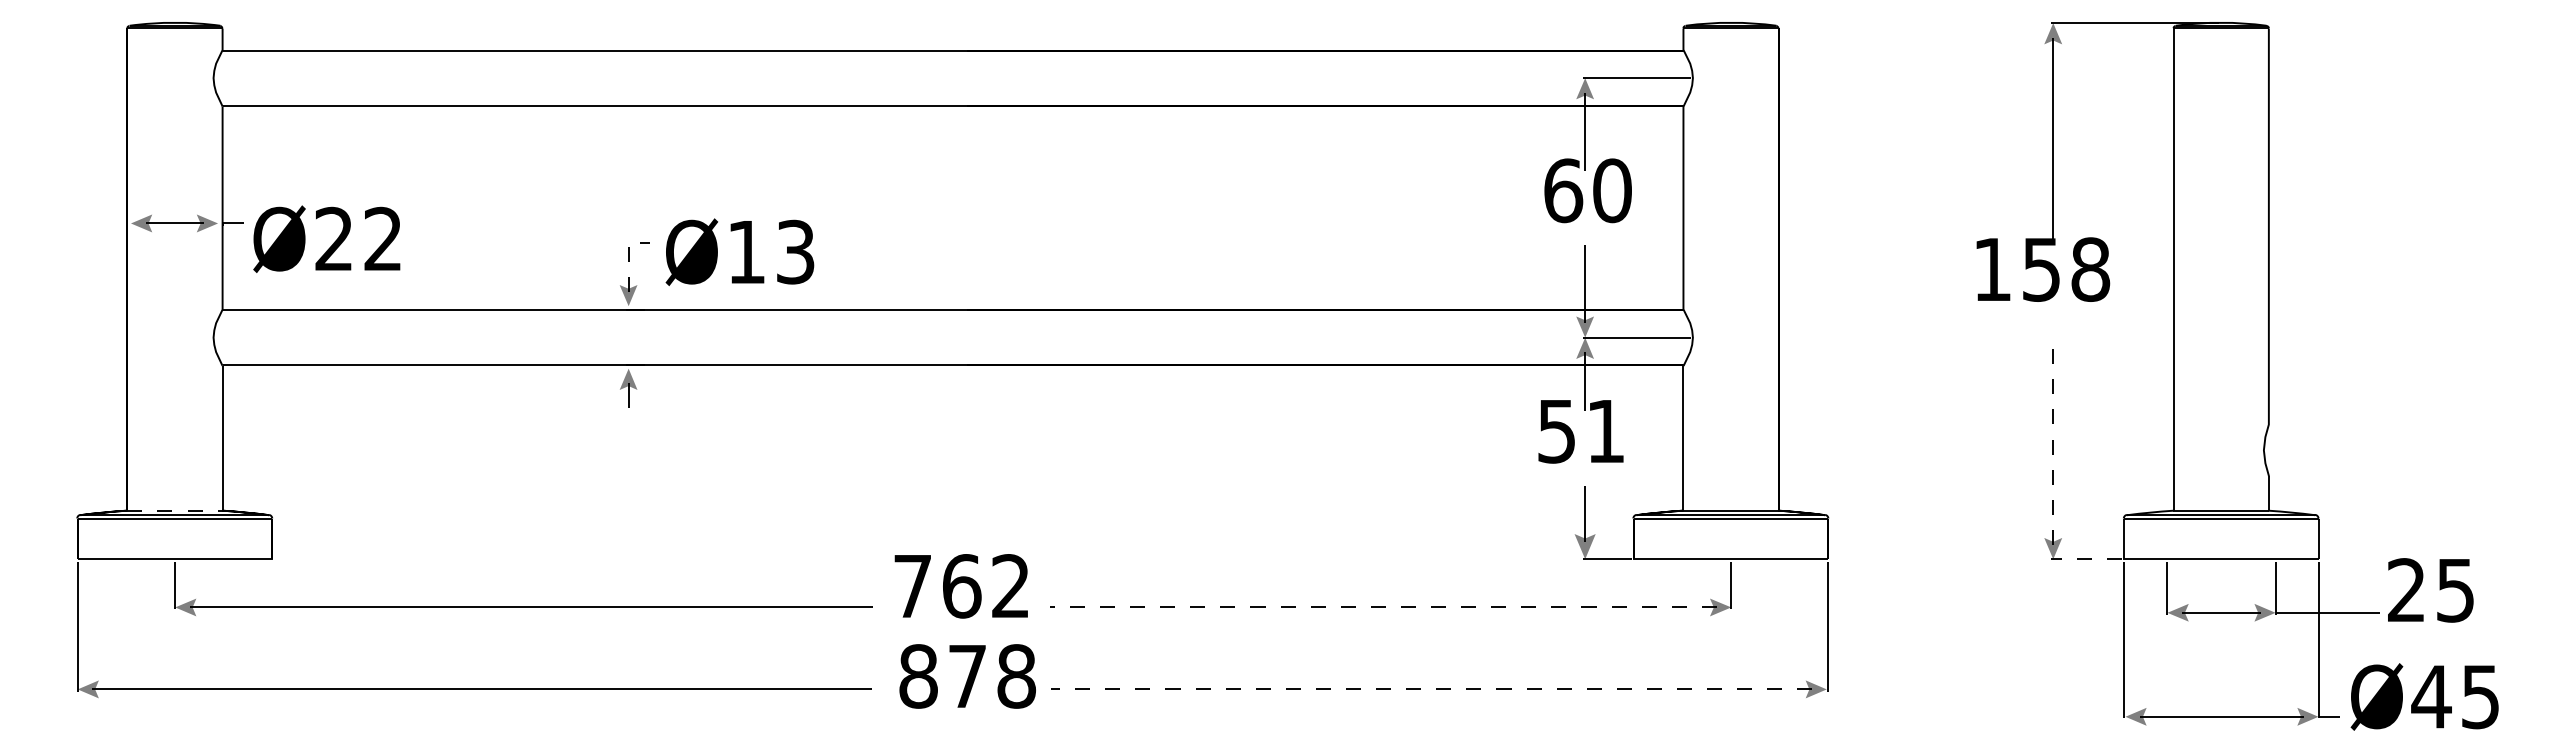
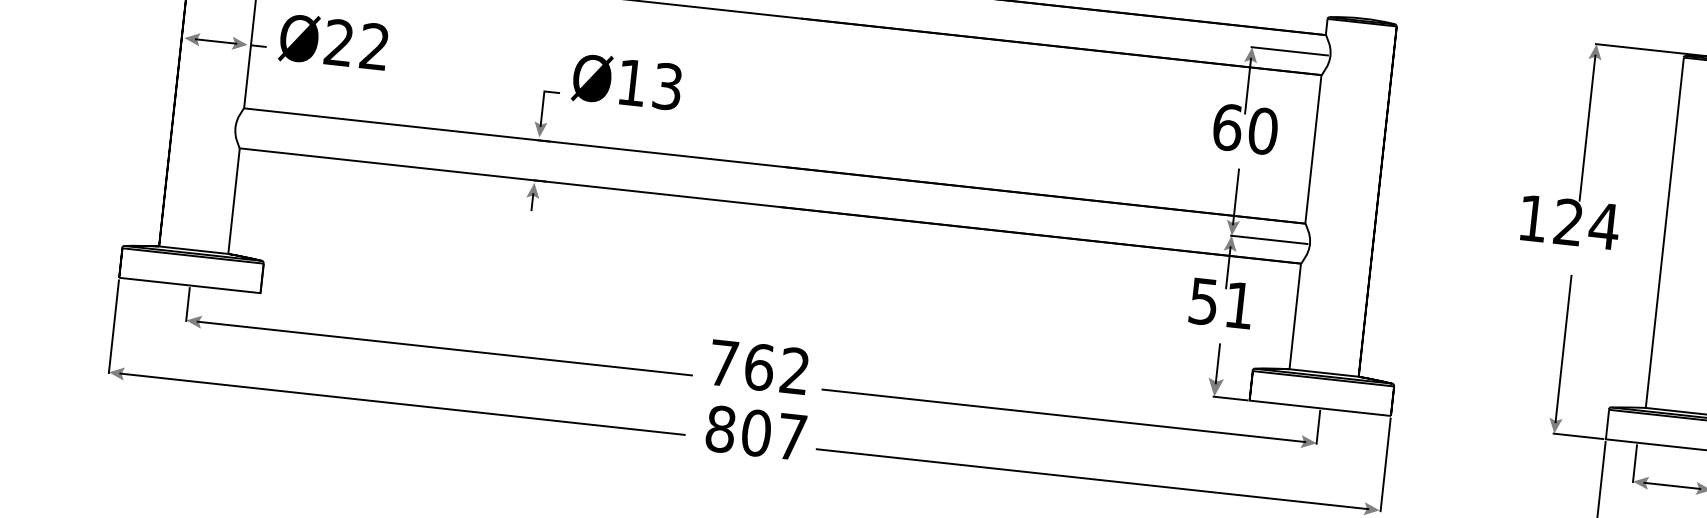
text: (326, 238) -> (333, 41), moved
text: (739, 251) -> (626, 81), moved
line: (628, 255) -> (543, 100), dashed -> solid
text: (2067, 269) -> (1587, 224), 158 -> 124
line: (2053, 442) -> (1563, 348), dashed -> solid
line: (174, 510) -> (193, 250), dashed -> solid
line: (2086, 559) -> (1578, 436), dashed -> solid
line: (1383, 607) -> (1063, 415), dashed -> solid
text: (992, 676) -> (774, 435), 878 -> 807
line: (1431, 689) -> (1092, 479), dashed -> solid

